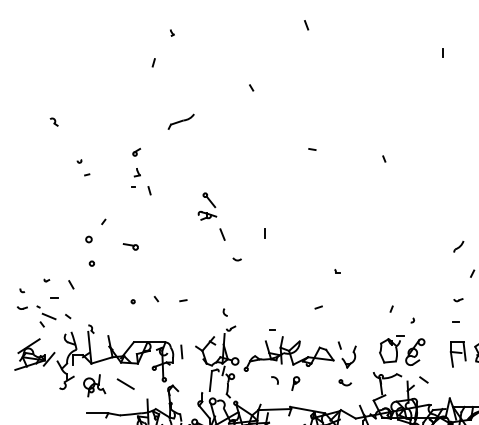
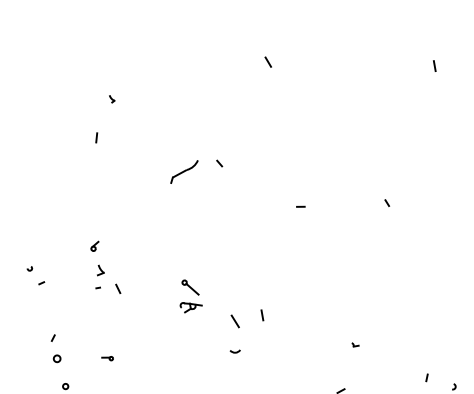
line: (251, 87) -> (219, 163), moved
part: (180, 121) -> (183, 171), moved
line: (103, 221) -> (52, 337), moved
line: (222, 234) -> (235, 321), moved
part: (130, 246) -> (107, 358), size x0.62

